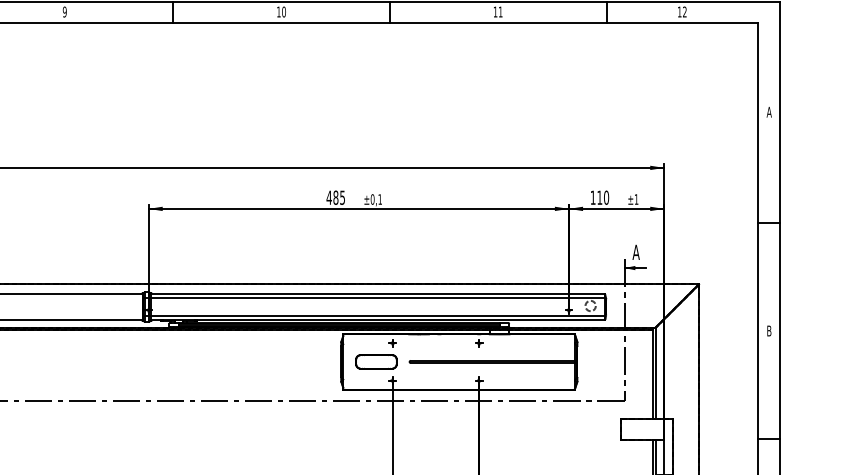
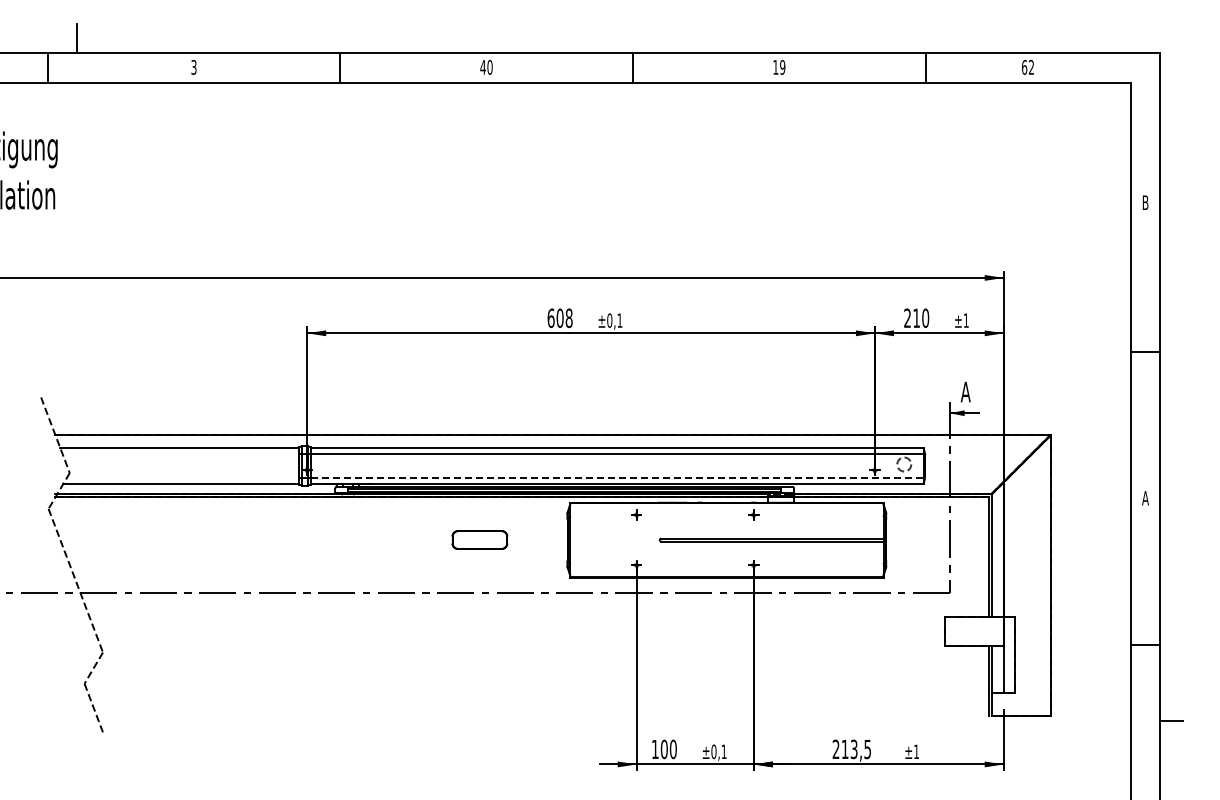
text: (500, 11) -> (782, 66), 11 -> 19
text: (679, 11) -> (1024, 66), 12 -> 62
text: (64, 12) -> (193, 67), 9 -> 3
text: (278, 12) -> (482, 67), 10 -> 40
text: (769, 112) -> (1145, 202), A -> B
text: (335, 197) -> (559, 318), 485 -> 608
text: (593, 197) -> (907, 317), 110 -> 210
line: (378, 316) -> (617, 478), solid -> dashed
text: (769, 331) -> (1145, 498), B -> A
part: (376, 361) -> (479, 539), moved

